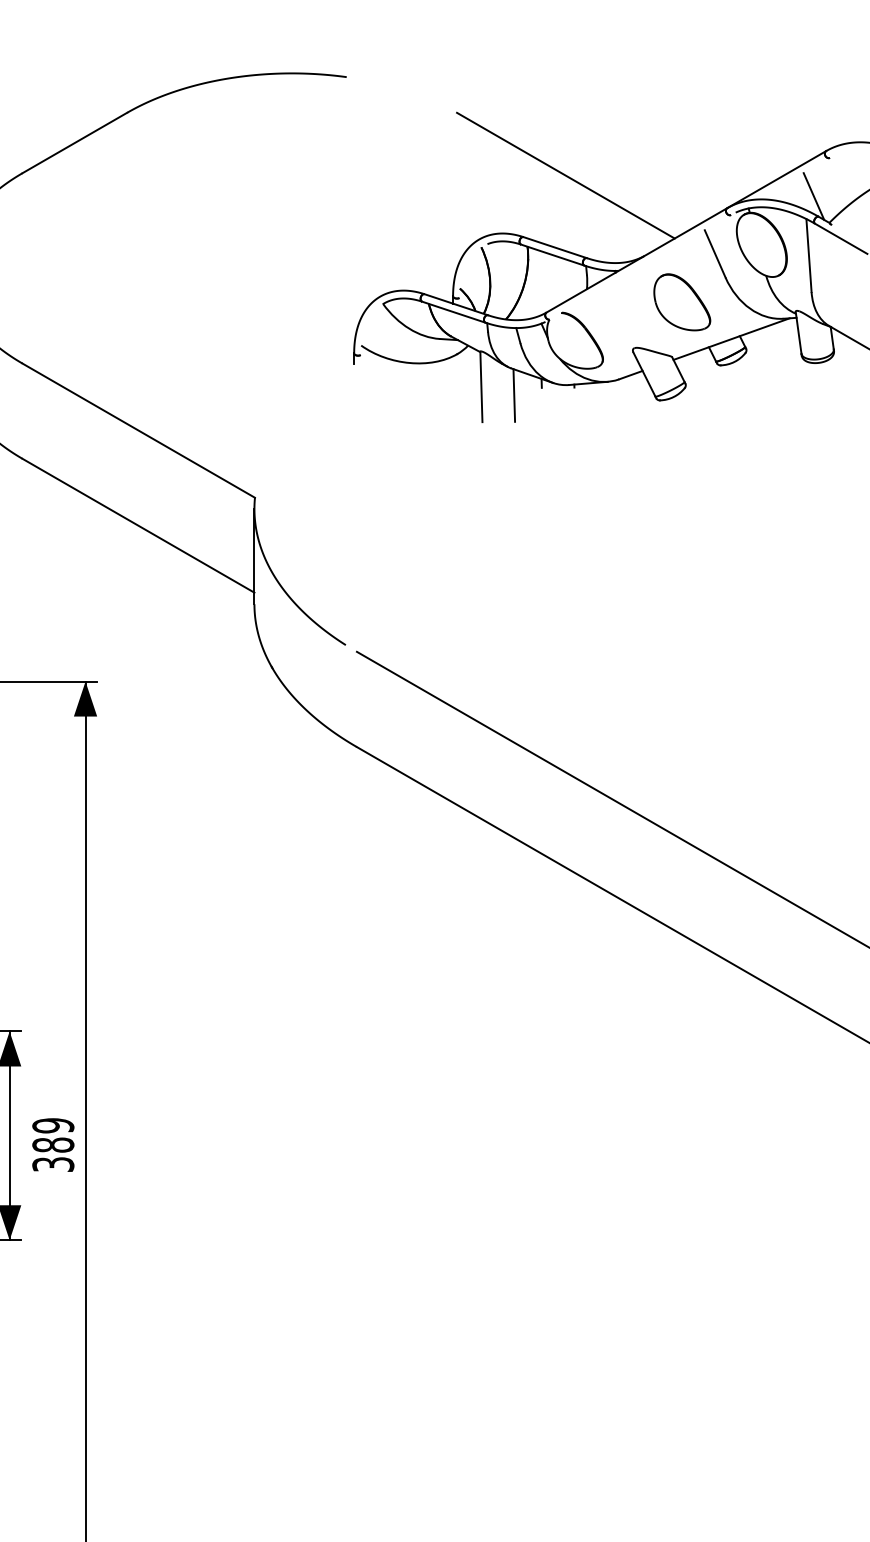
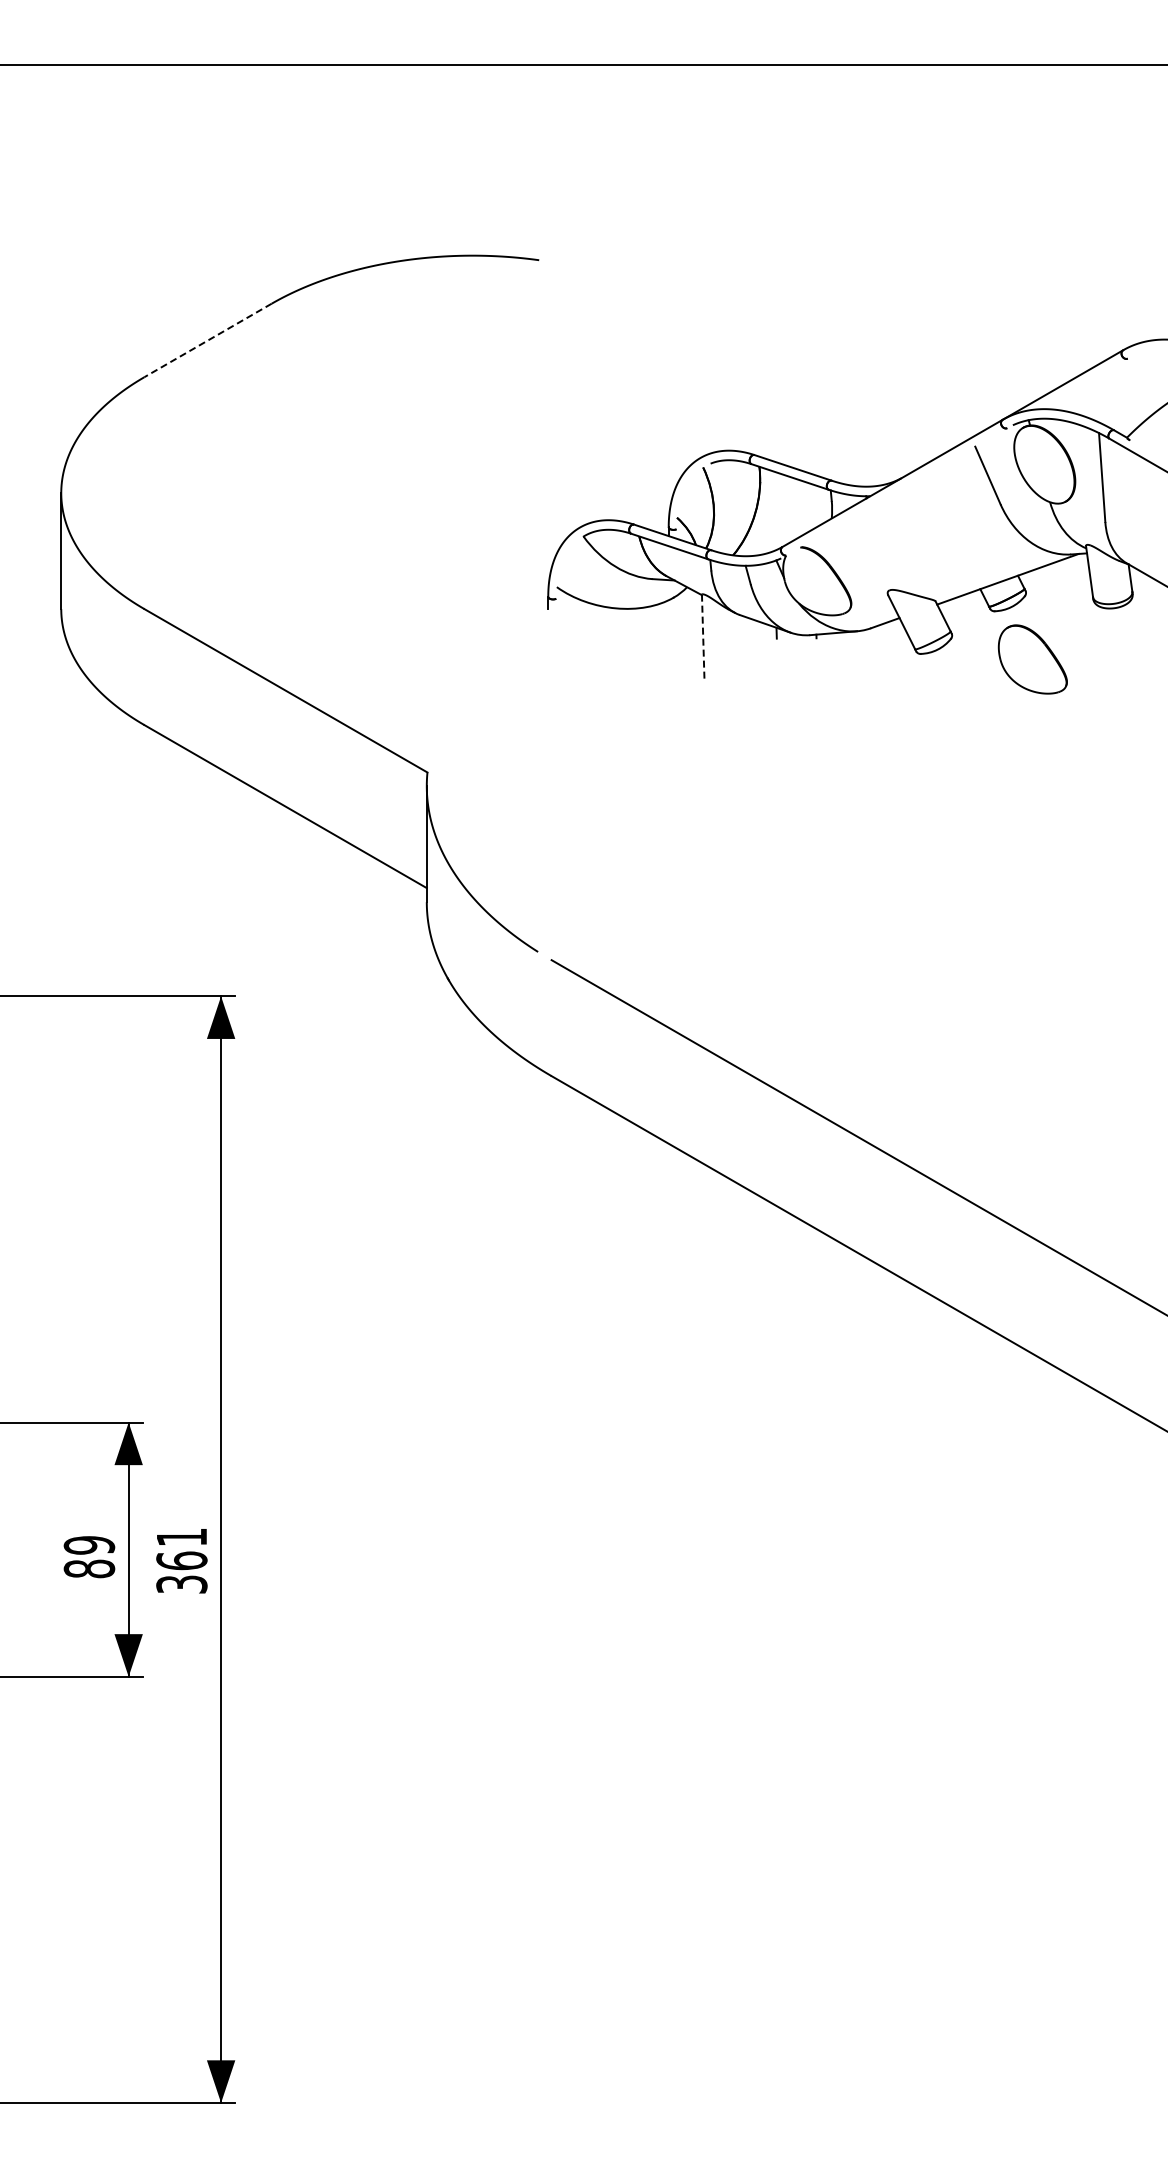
line: (74, 143) -> (207, 340), solid -> dashed
line: (565, 175) -> (805, 379), removed
line: (813, 196) -> (1107, 405), removed
part: (681, 302) -> (1032, 659), moved
line: (481, 386) -> (703, 637), solid -> dashed
line: (514, 395) -> (743, 647), removed
text: (53, 1135) -> (181, 1549), 389 -> 361

